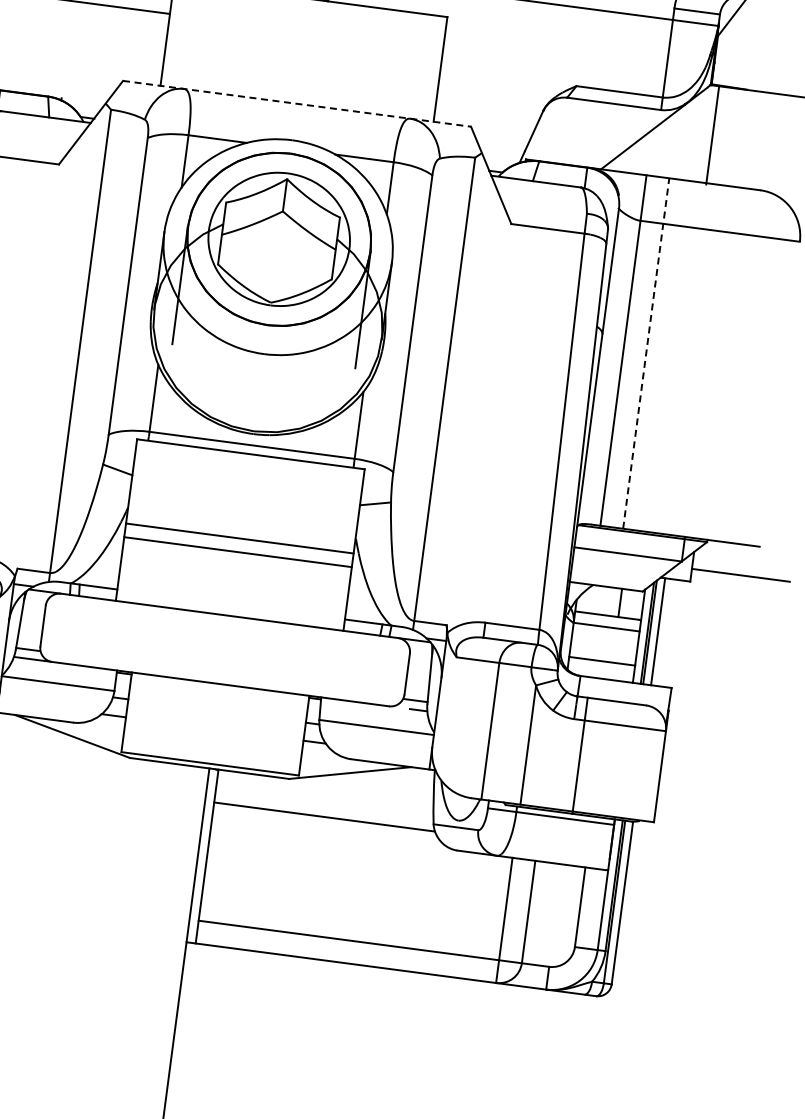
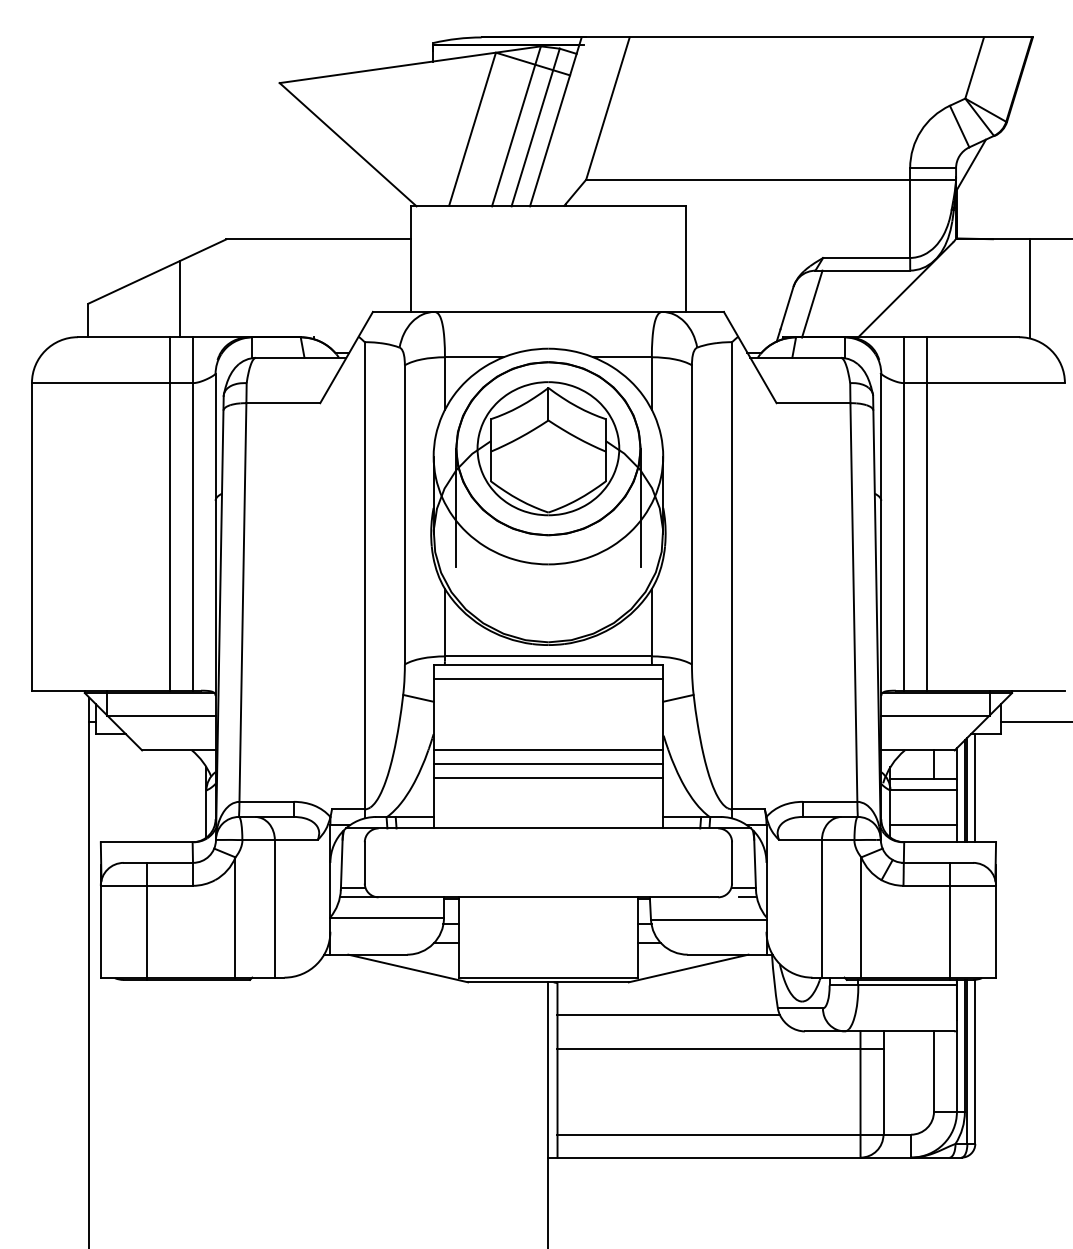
line: (297, 103) -> (548, 311), dashed -> solid
line: (559, 129) -> (812, 303), added
line: (712, 134) -> (1029, 288), moved
line: (646, 353) -> (927, 513), dashed -> solid
line: (249, 468) -> (548, 679), added
line: (236, 565) -> (548, 777), added
line: (580, 754) -> (950, 920), moved
line: (371, 856) -> (720, 1048), added

